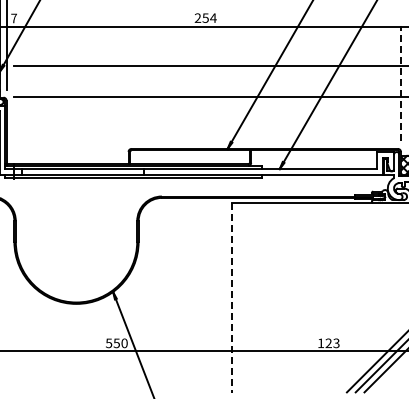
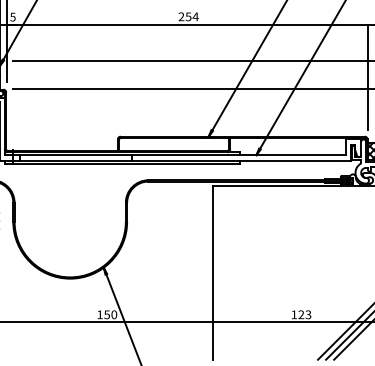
text: (13, 18) -> (12, 17), 7 -> 5
line: (401, 83) -> (368, 76), dashed -> solid
line: (231, 297) -> (212, 272), dashed -> solid
text: (109, 343) -> (100, 314), 550 -> 150

